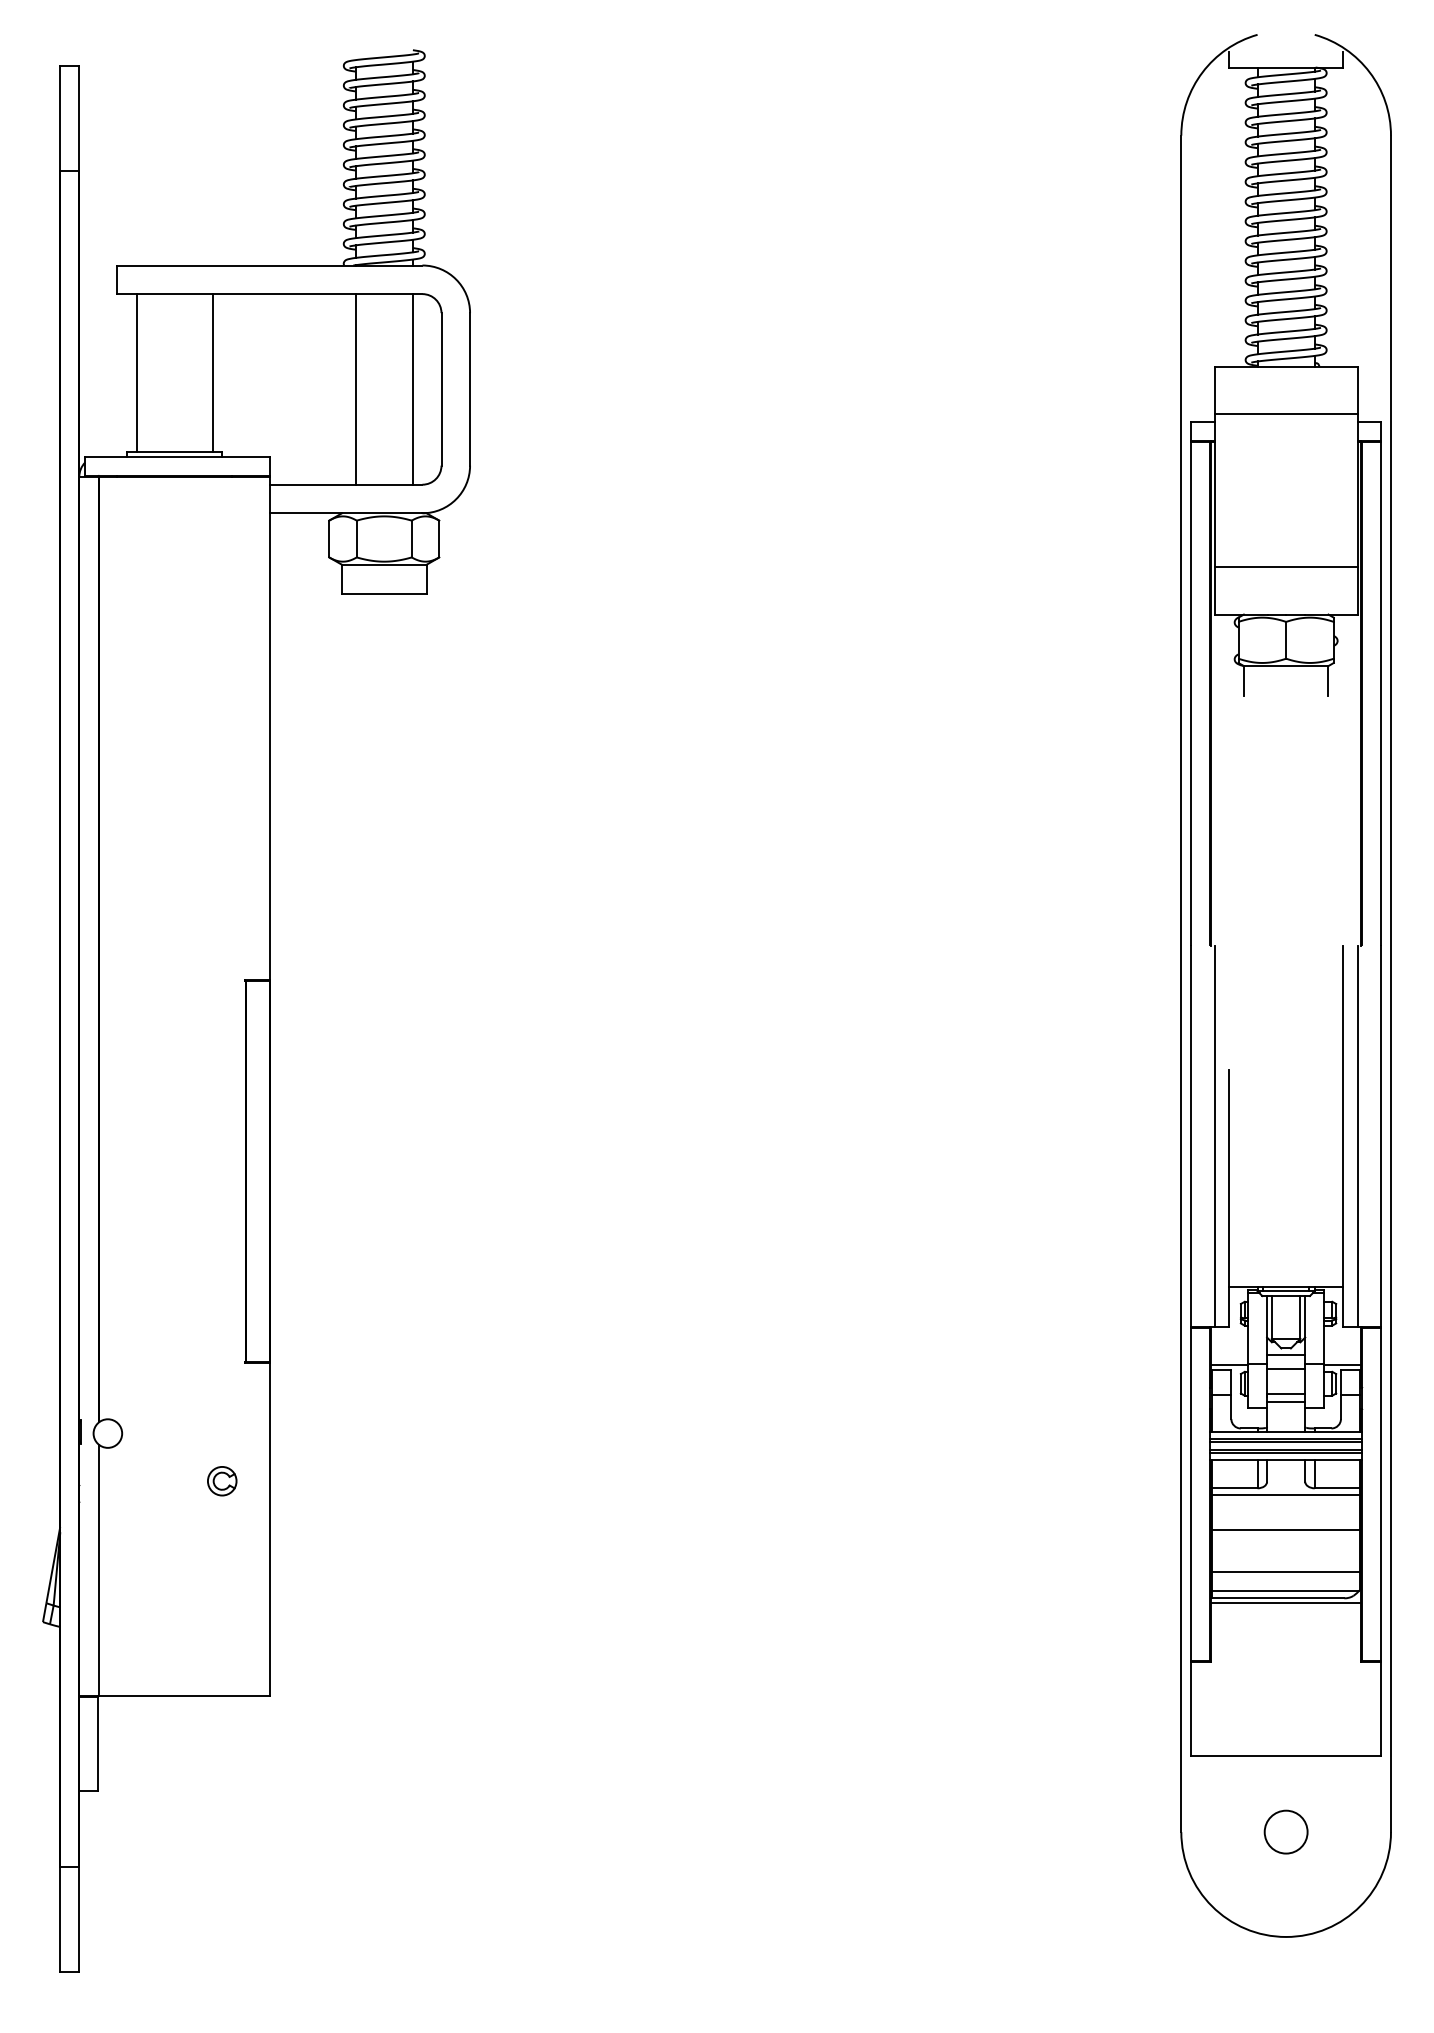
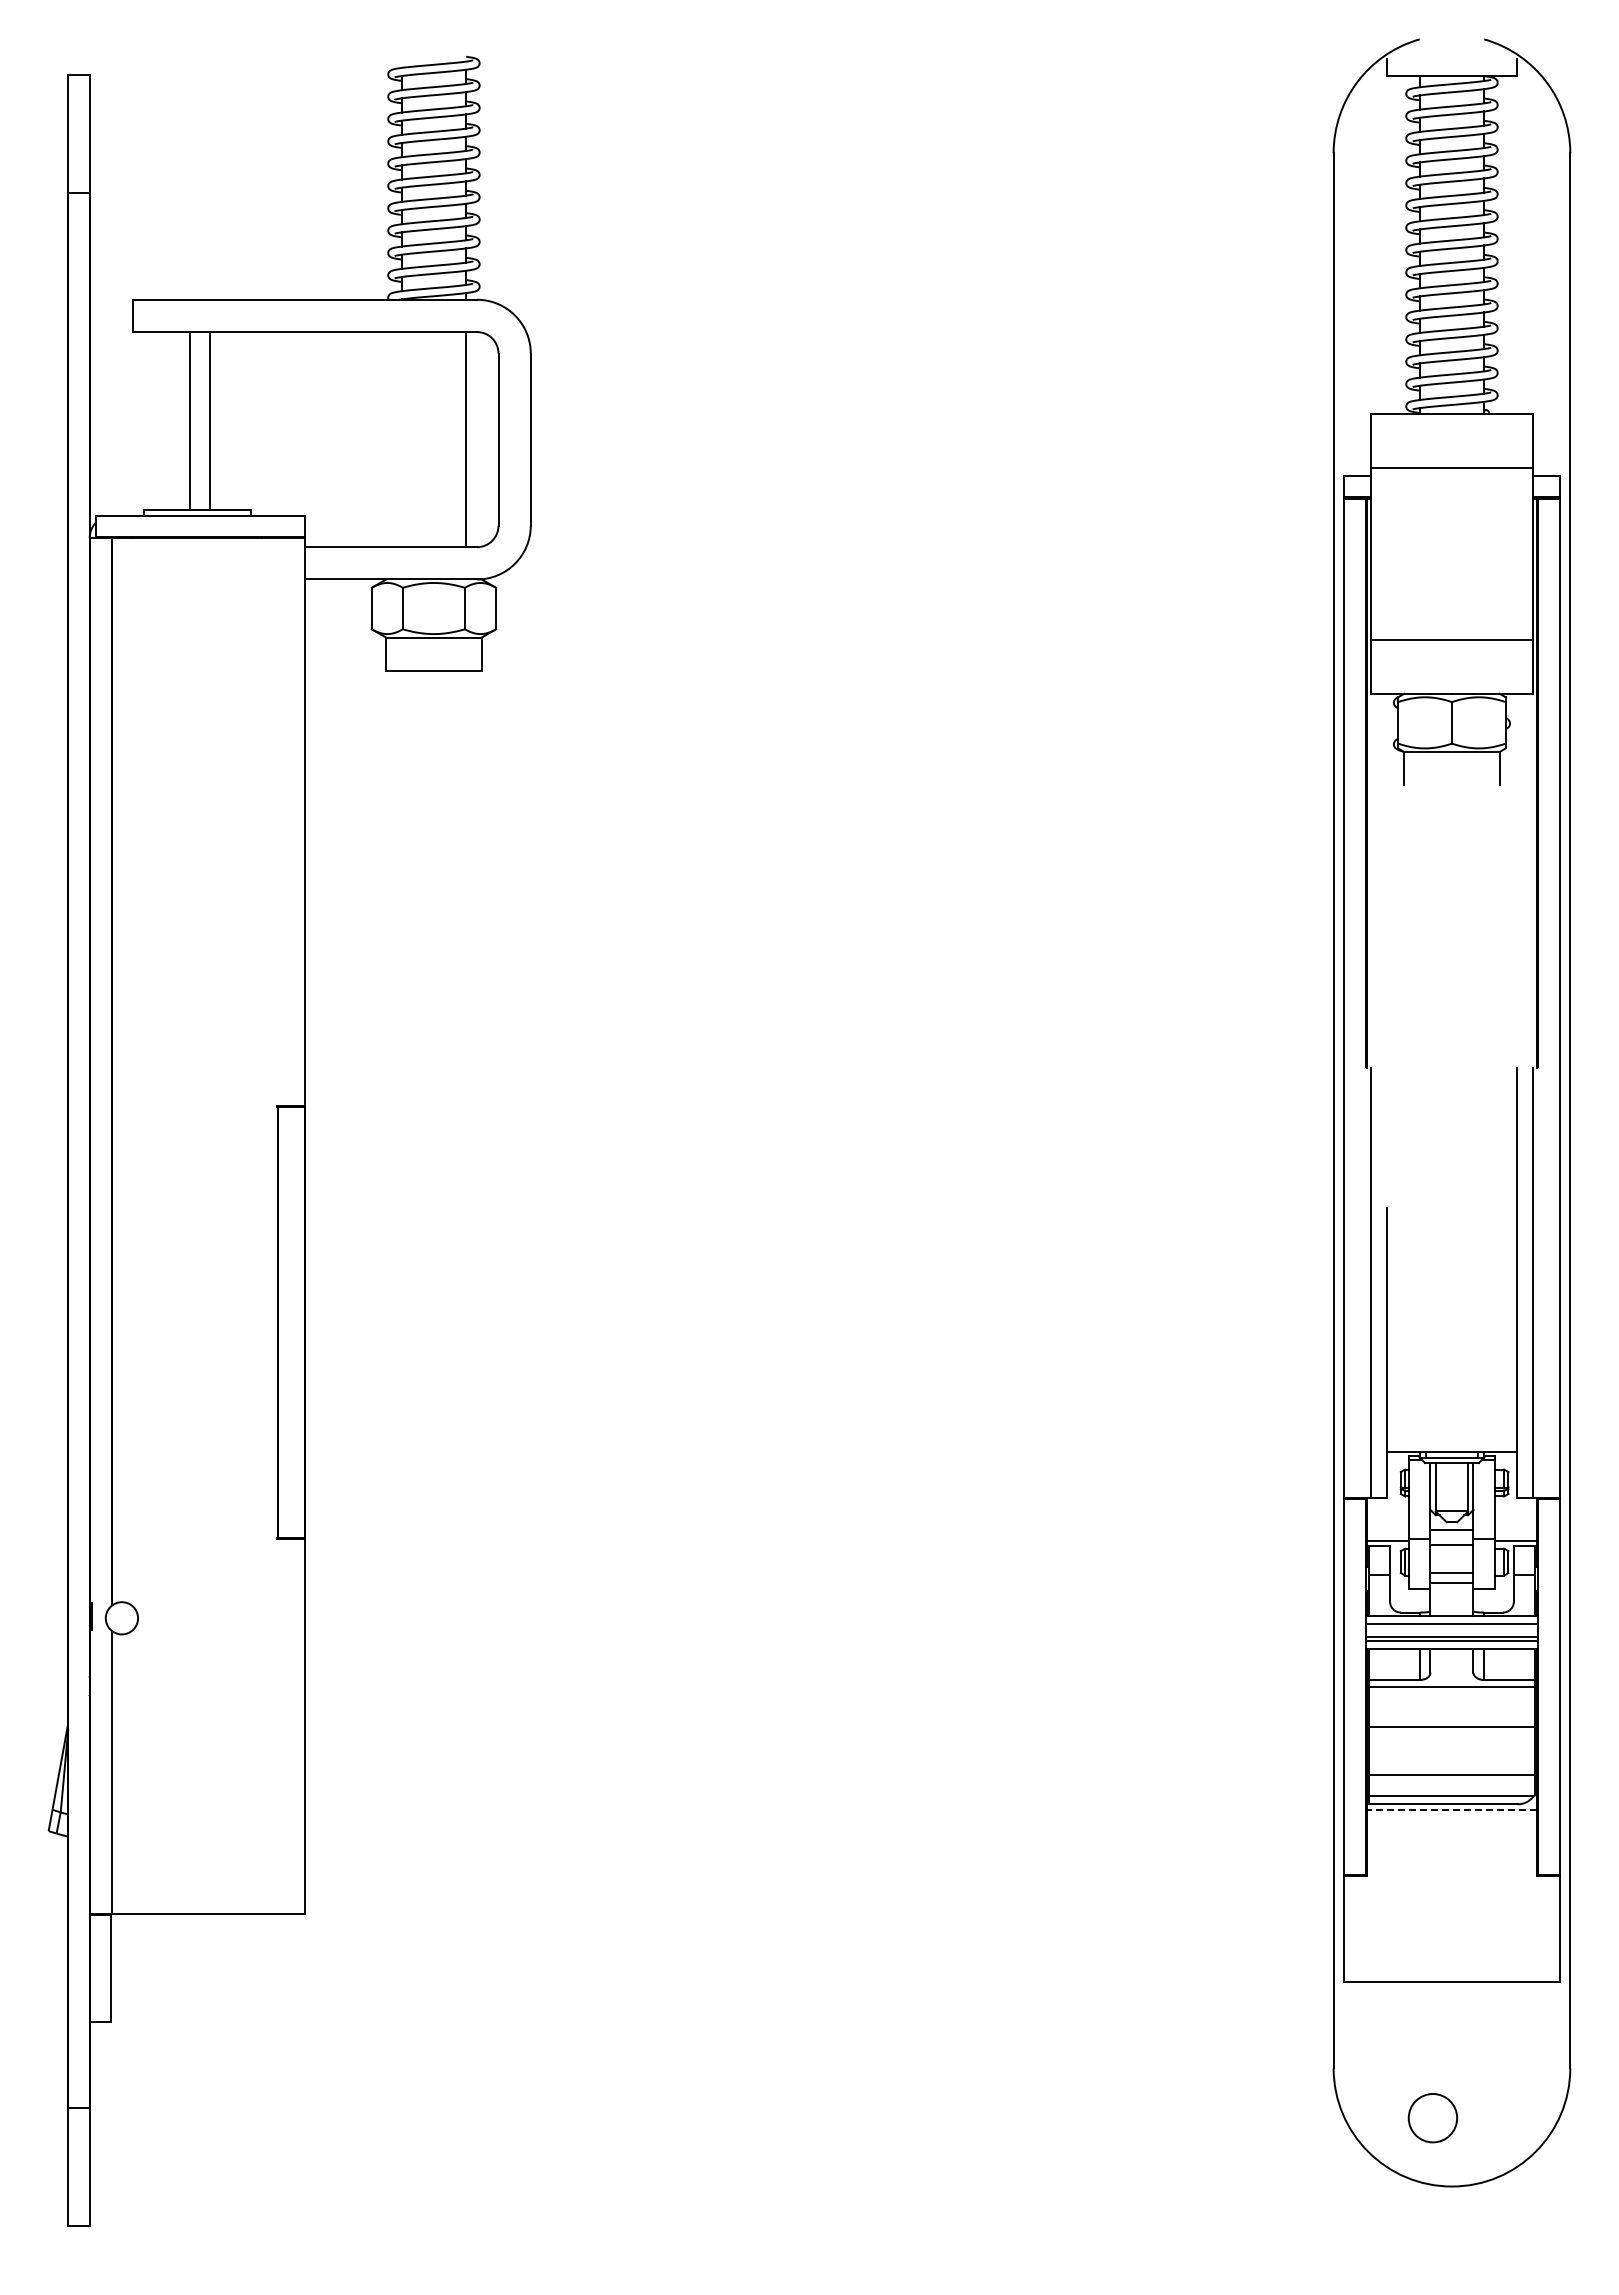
line: (136, 373) -> (210, 421), moved
line: (212, 373) -> (190, 421), moved
line: (355, 389) -> (401, 439), removed
line: (1285, 1441) -> (1451, 1627), removed
part: (221, 1481) -> (250, 1672), removed
line: (1285, 1603) -> (1451, 1810), solid -> dashed
circle: (1285, 1832) -> (1432, 2118), moved

